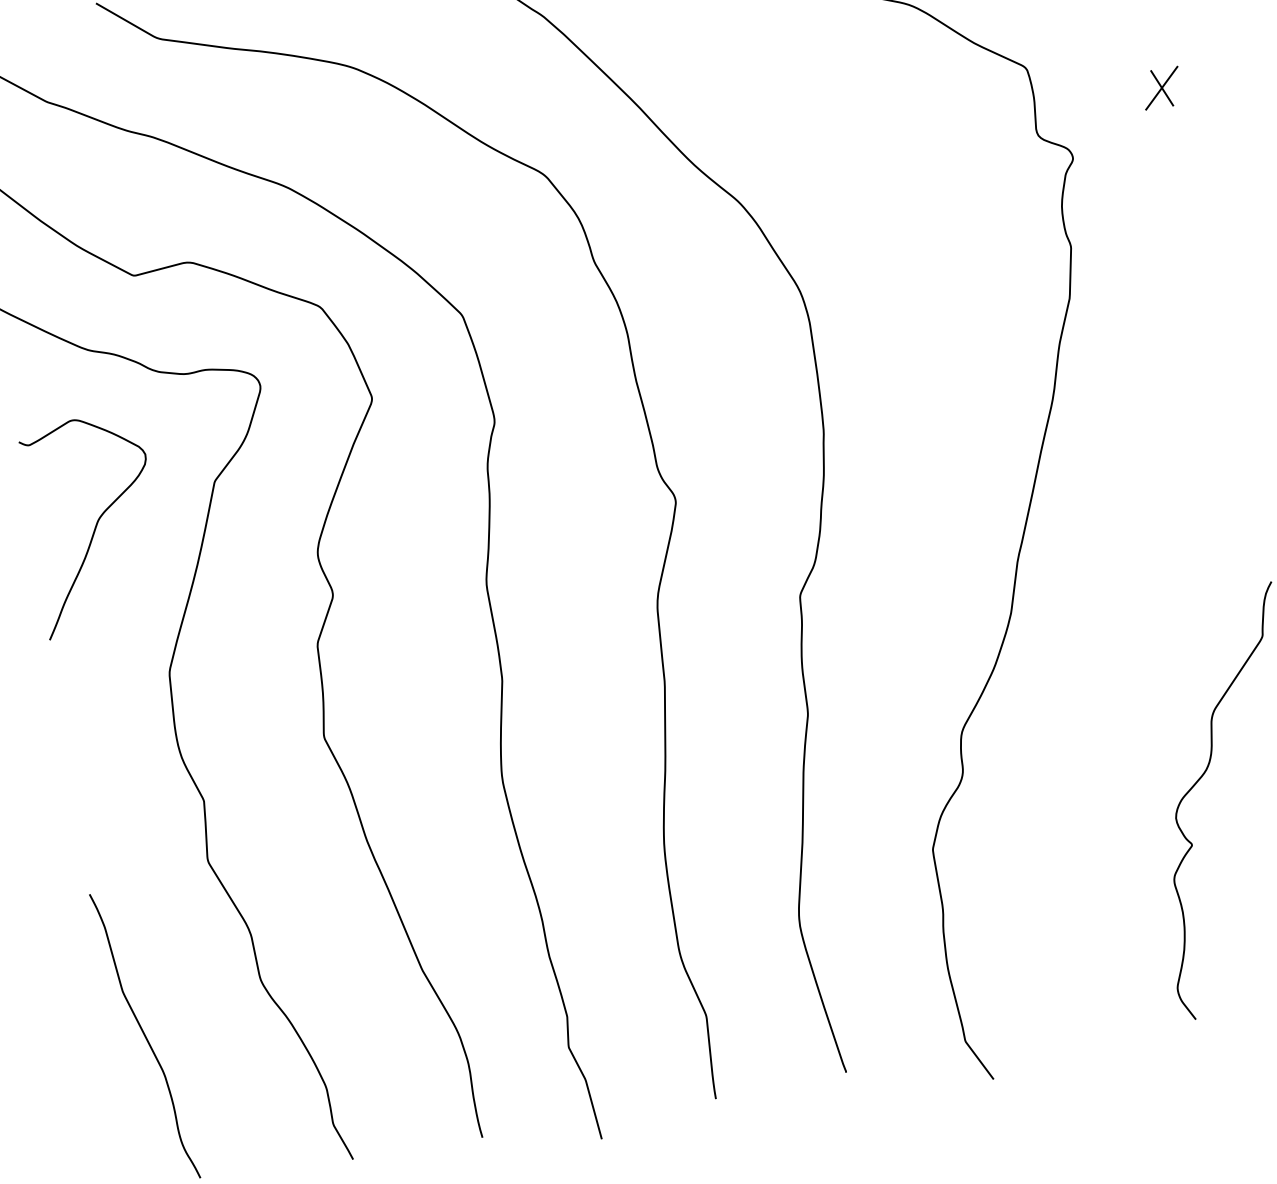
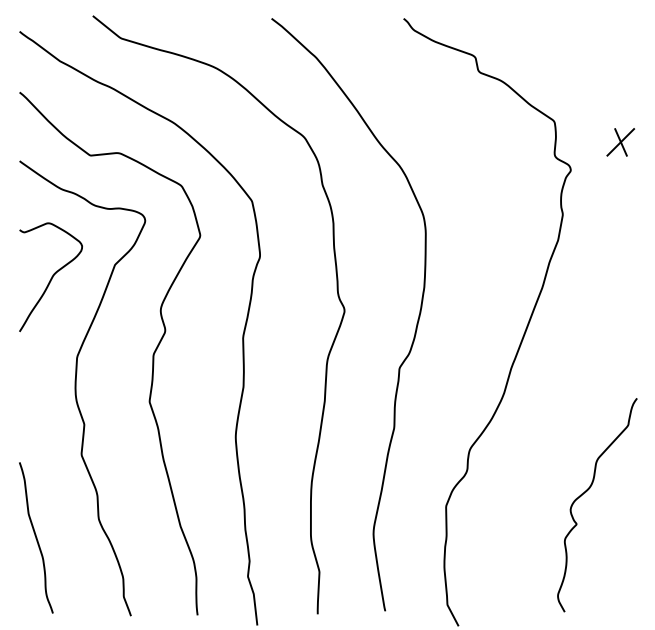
part: (1160, 86) -> (620, 141), size x1.4

